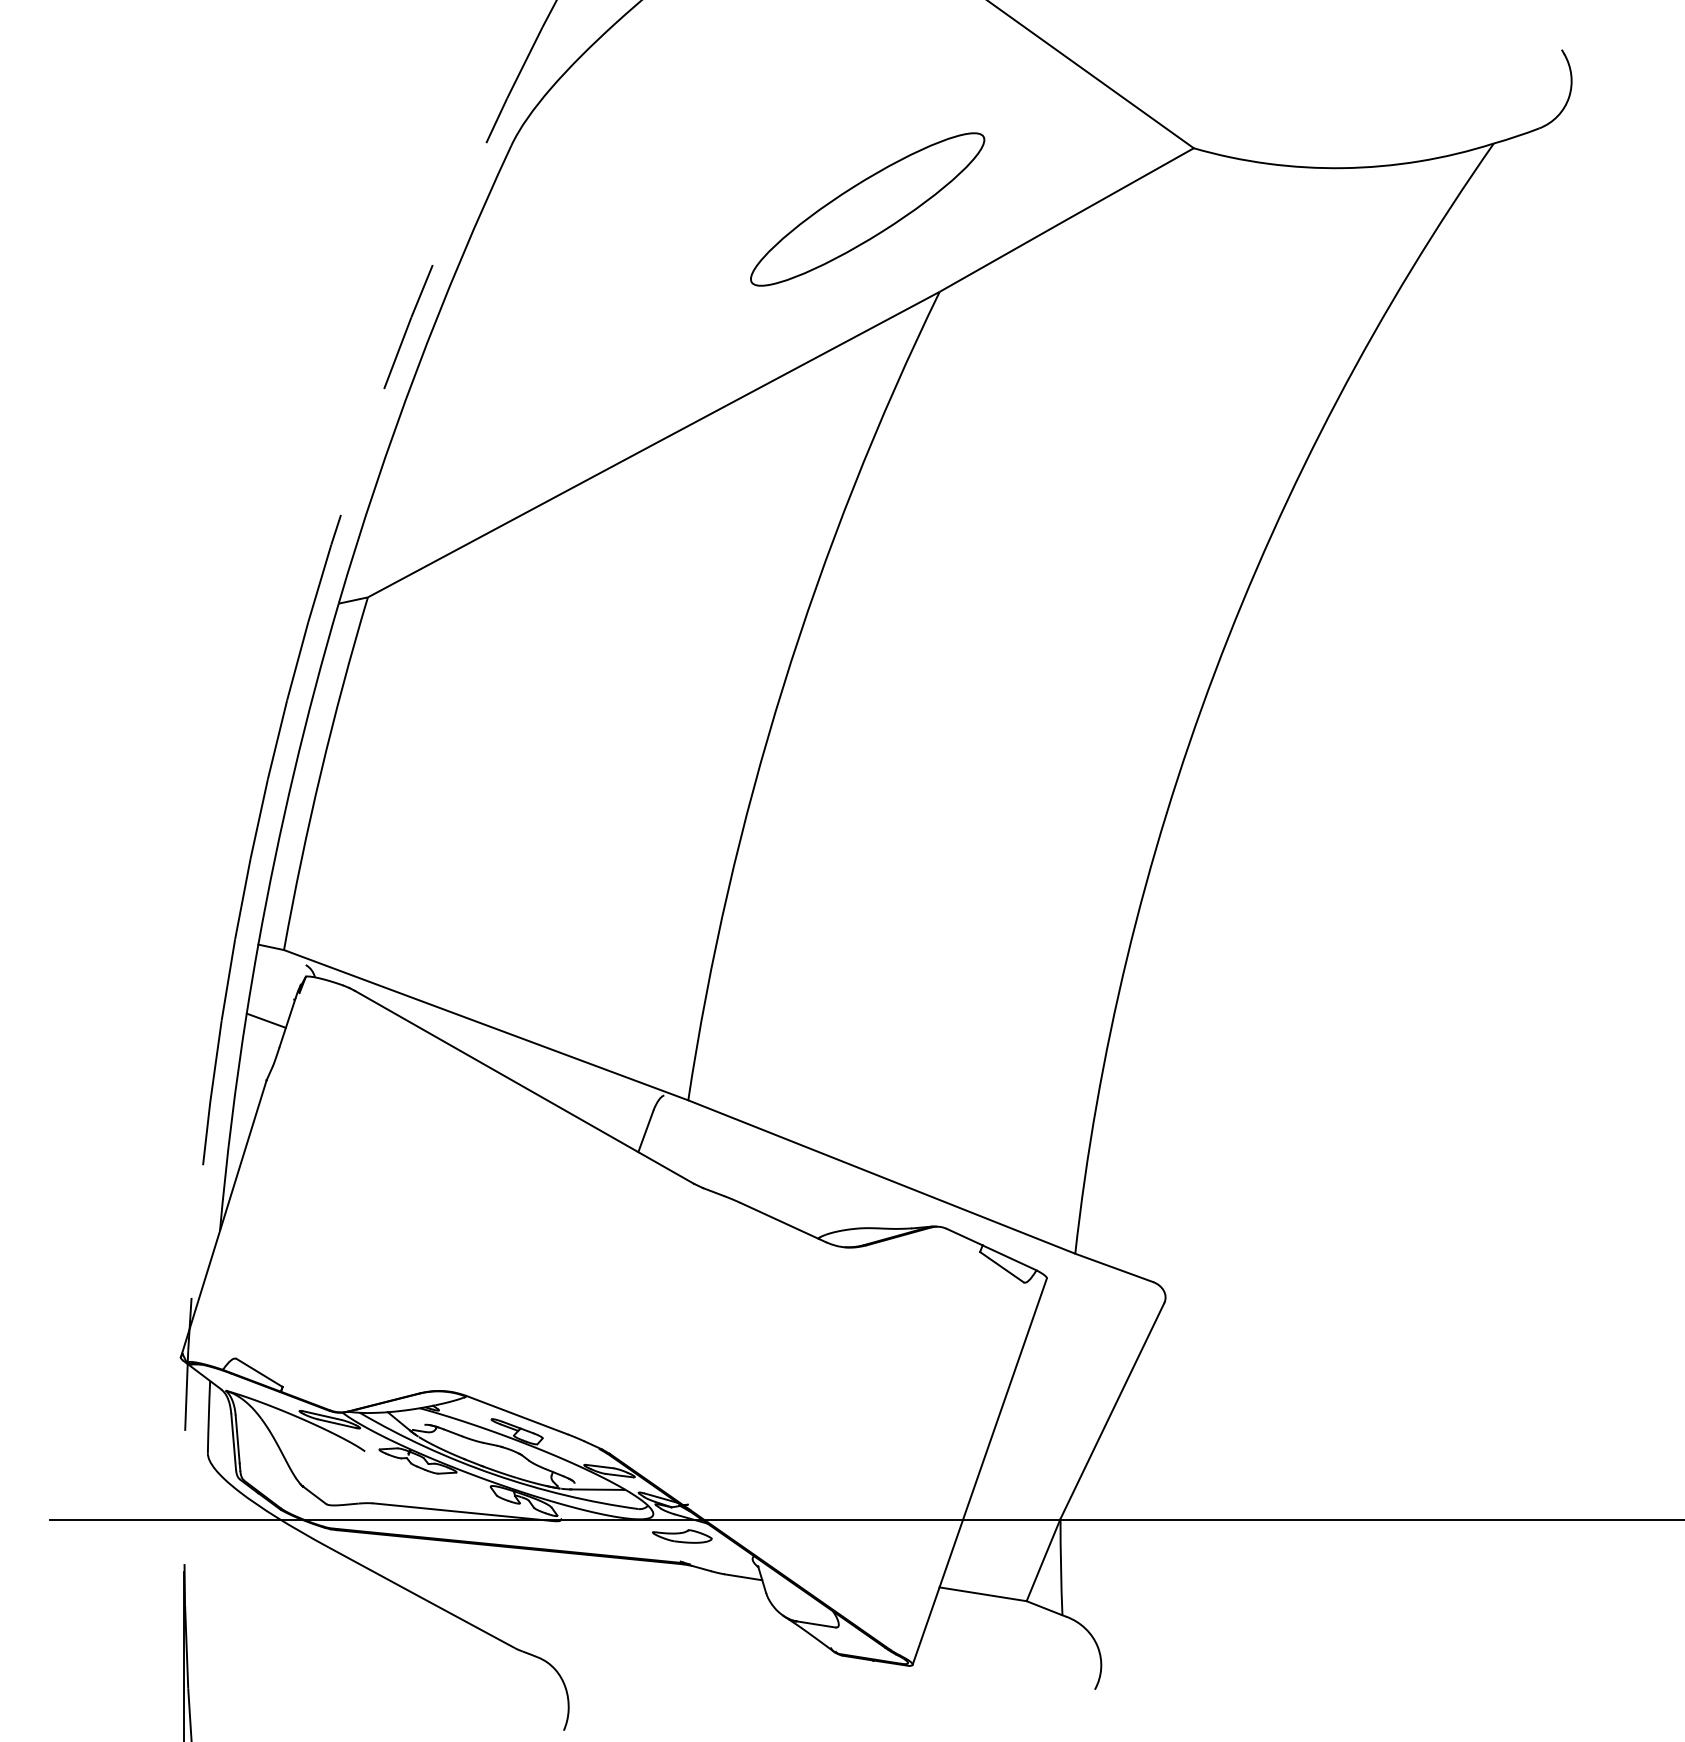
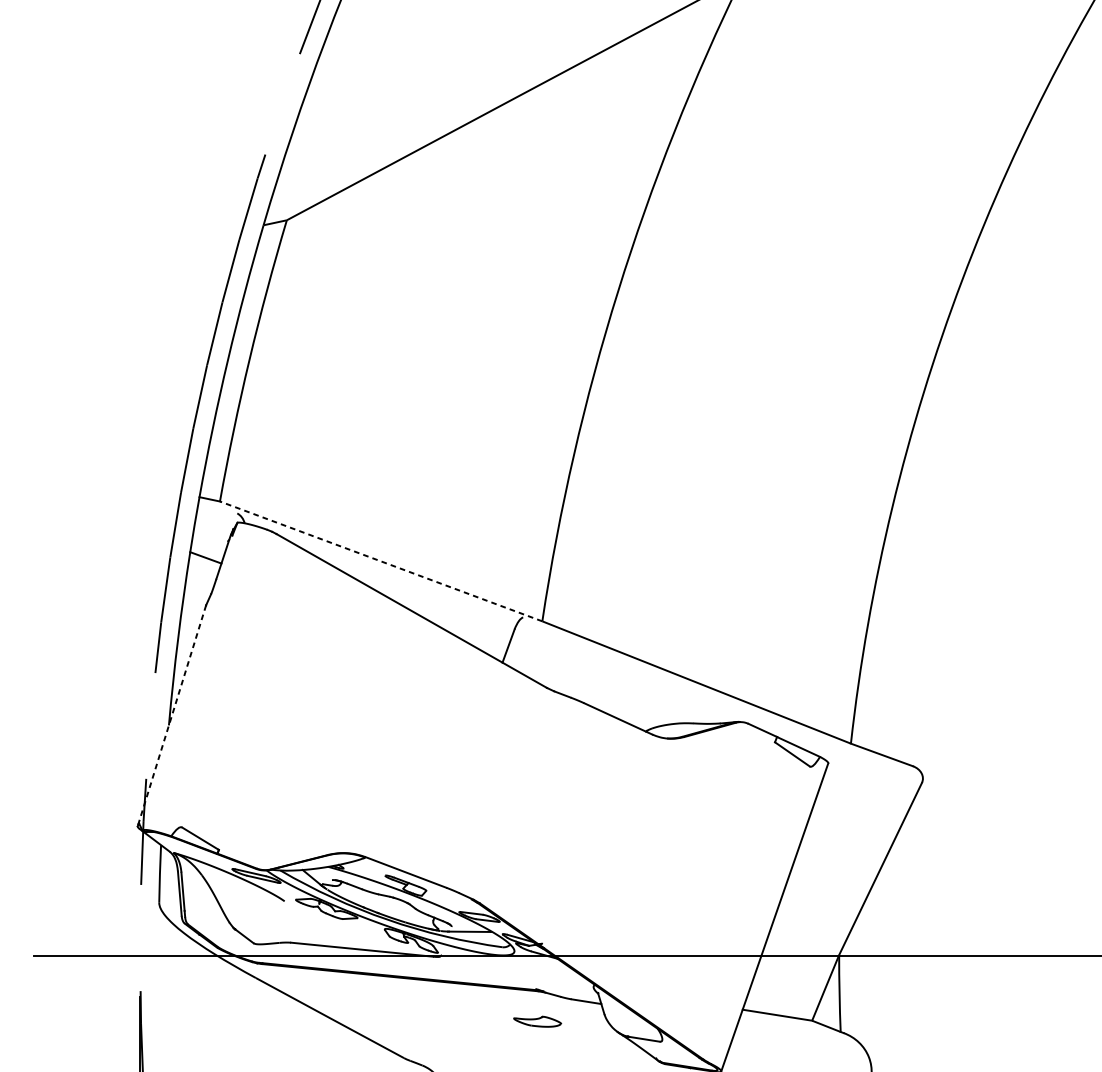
line: (486, 1025) -> (381, 561), solid -> dashed
line: (223, 1219) -> (171, 716), solid -> dashed
part: (682, 1536) -> (537, 1021), moved

